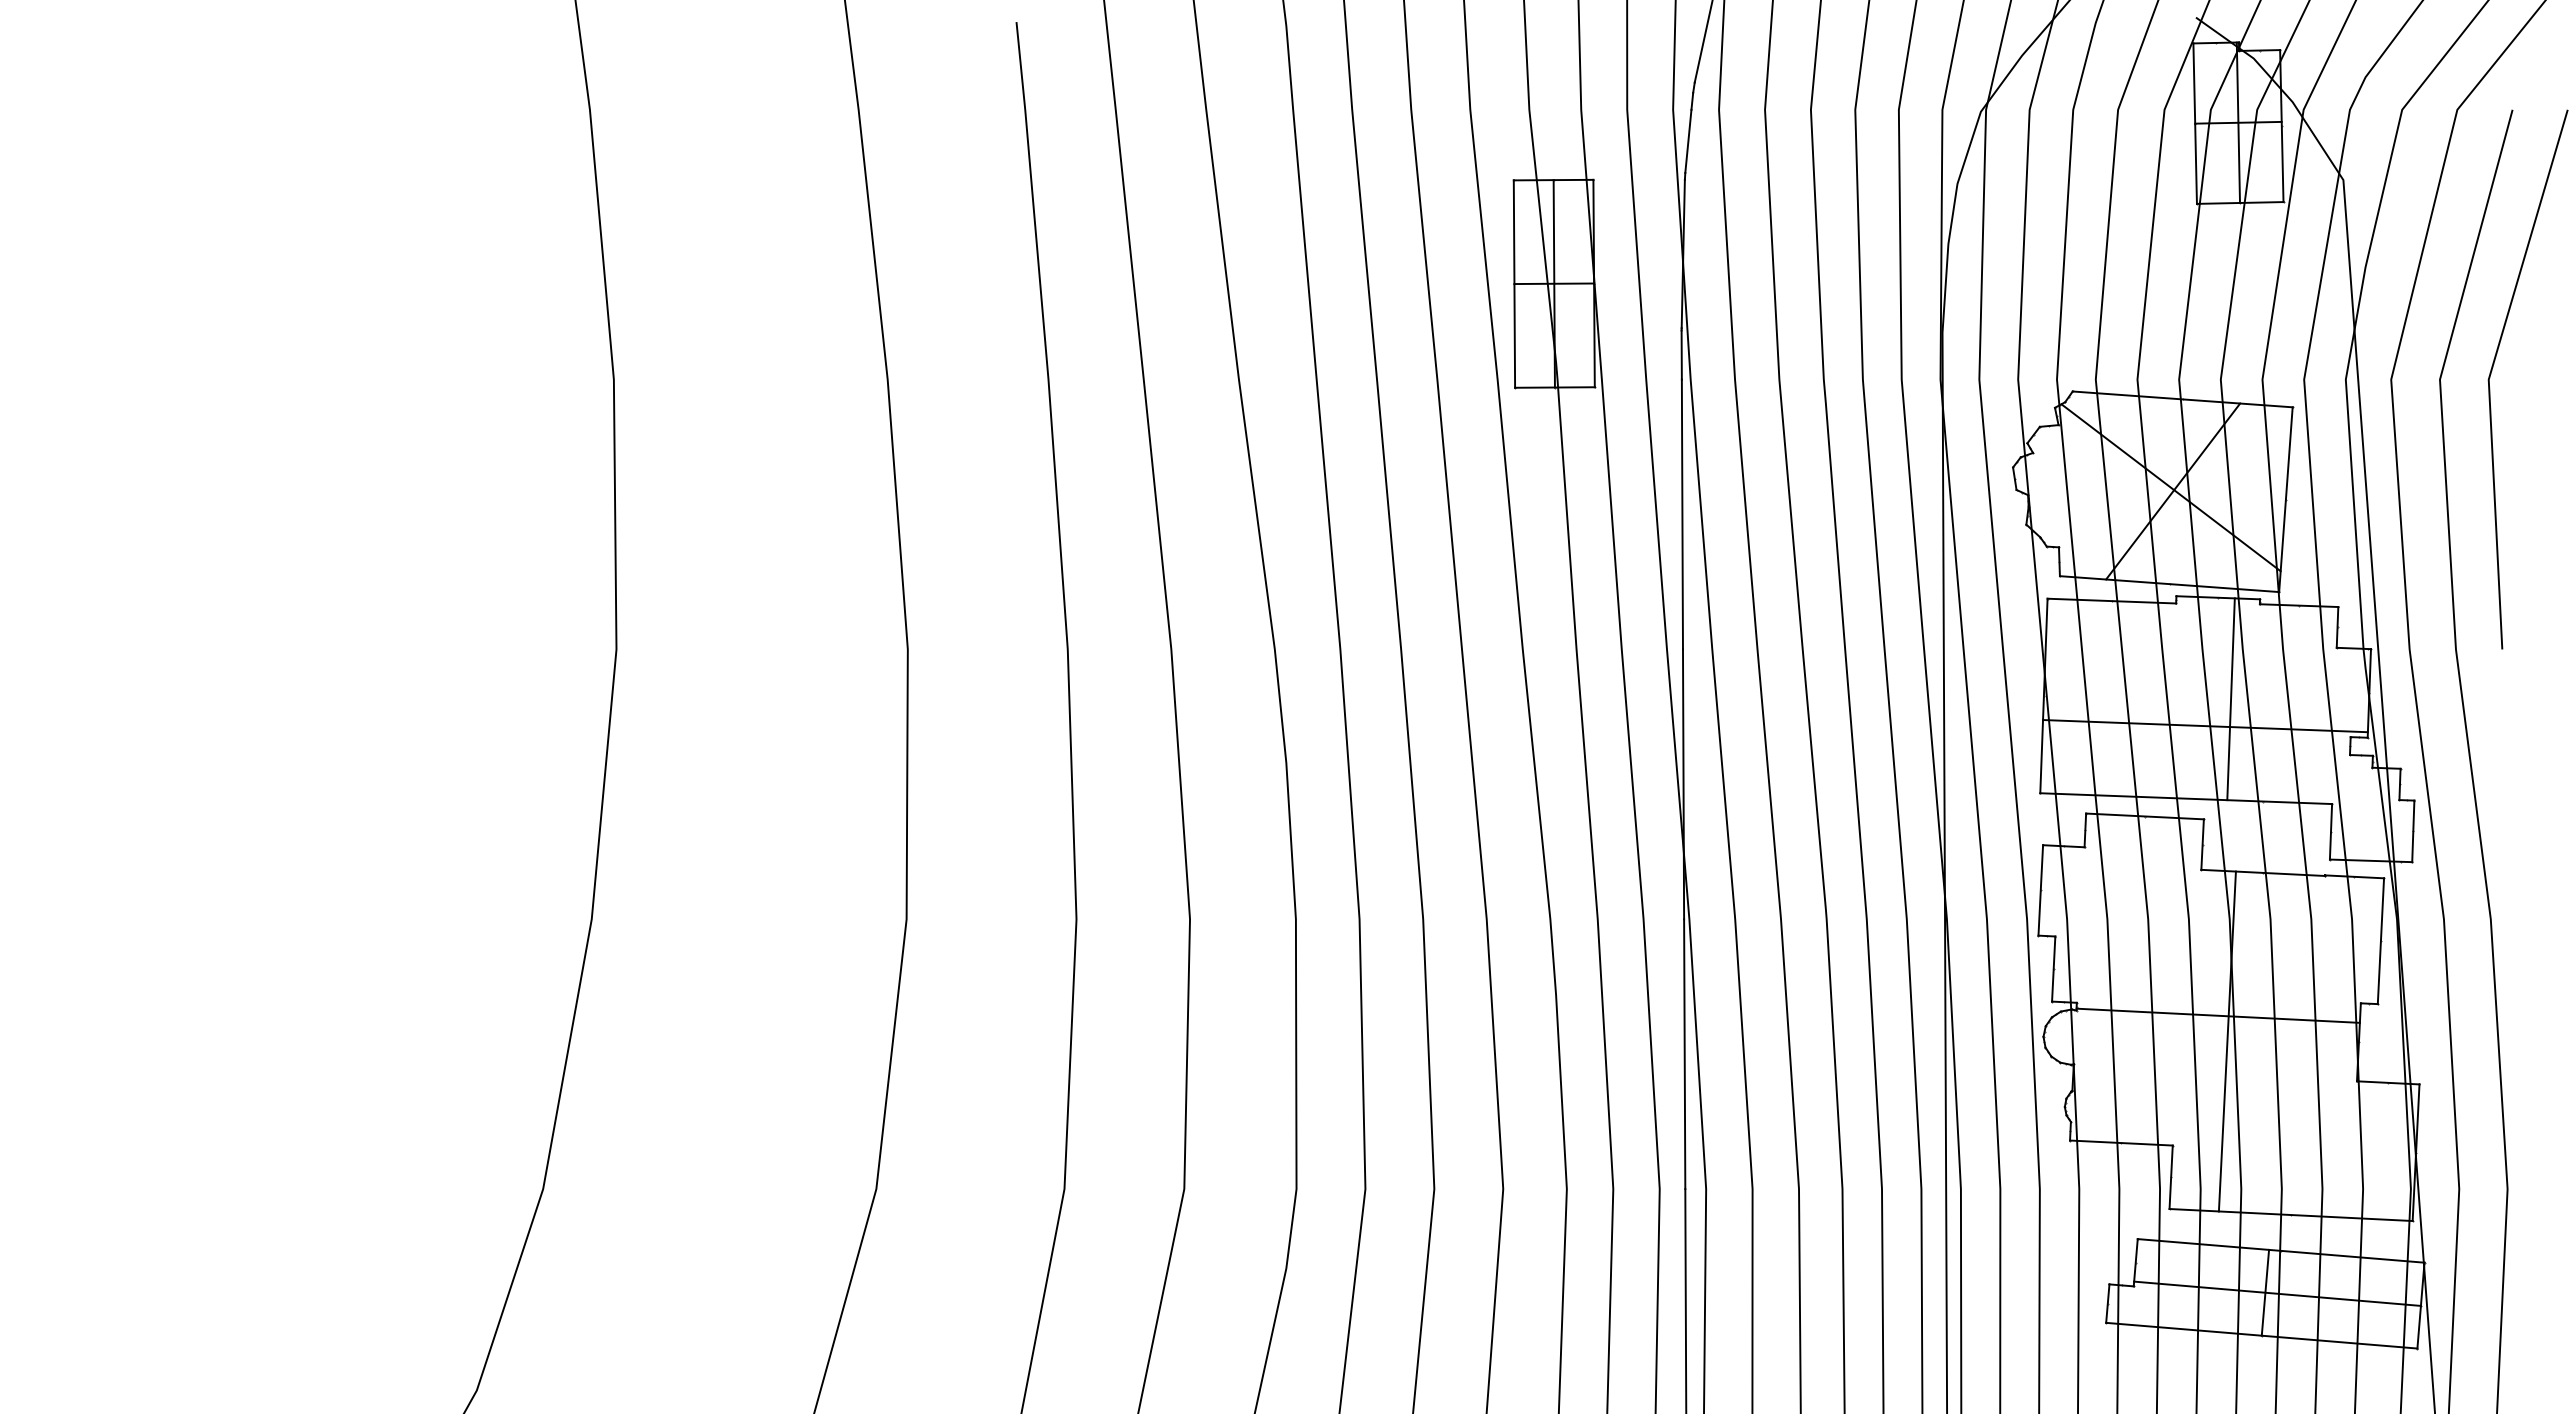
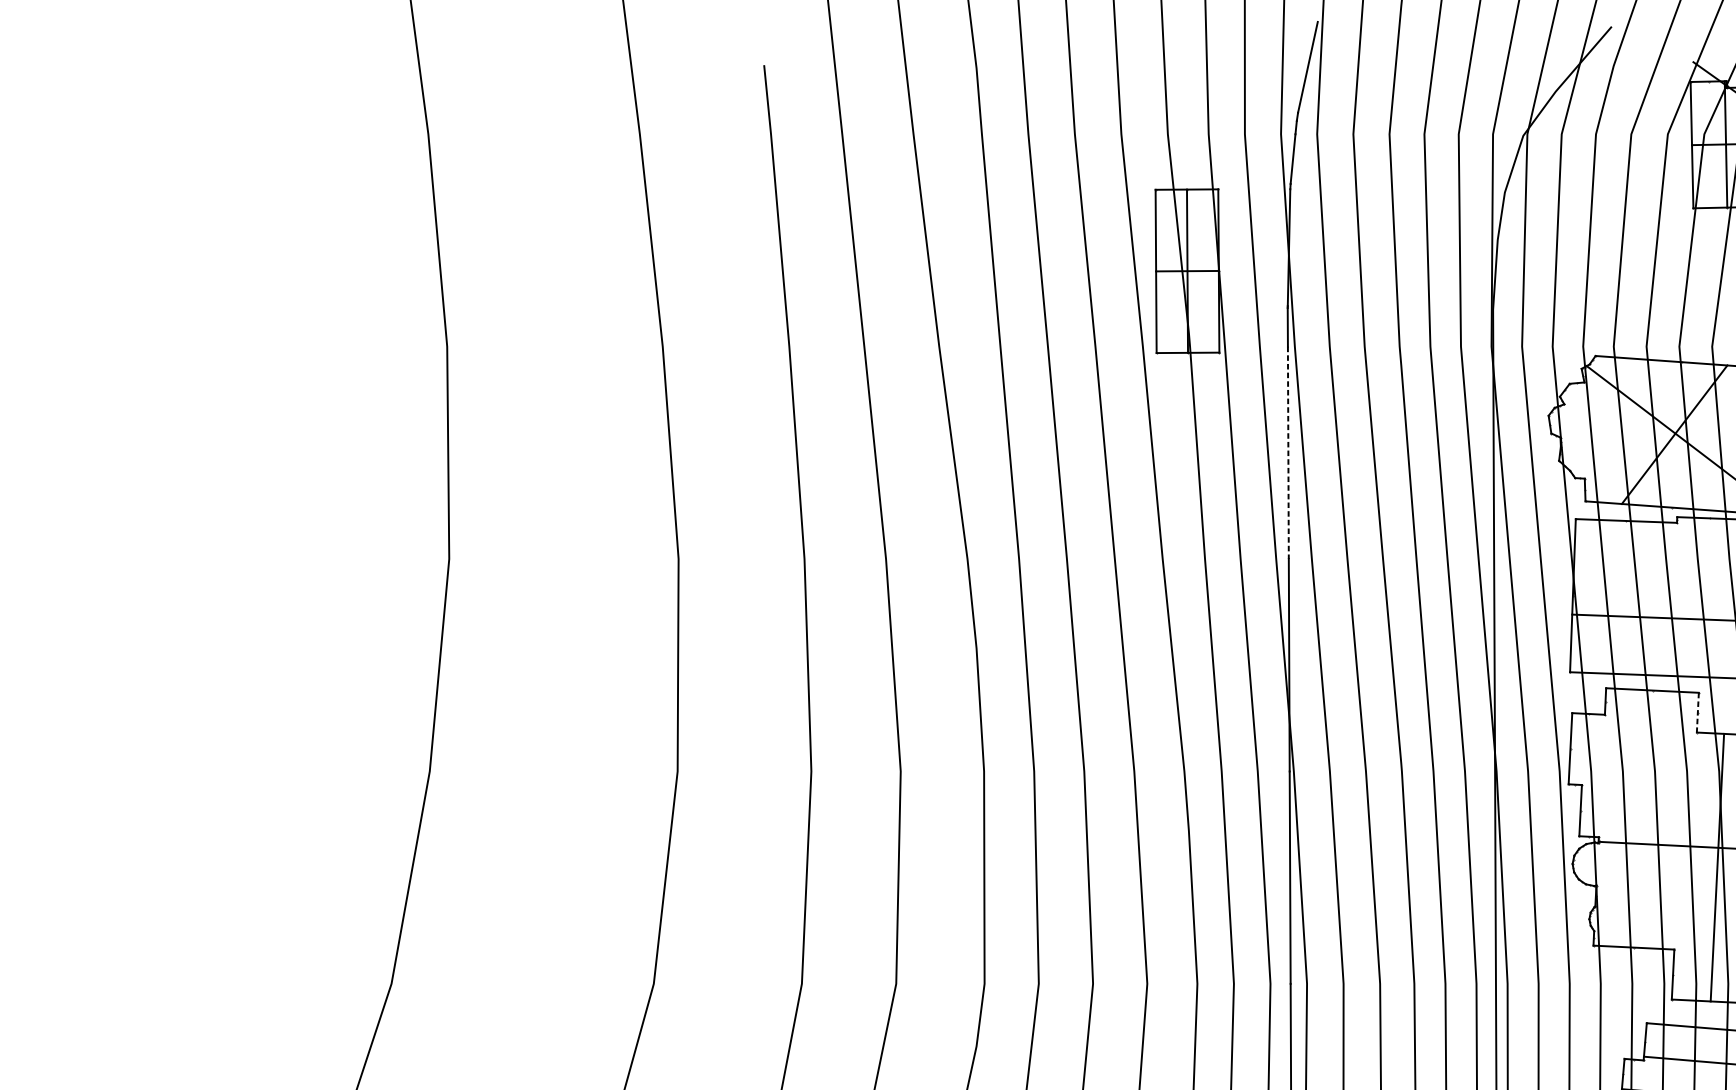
line: (1682, 514) -> (1288, 452), solid -> dashed
line: (2230, 699) -> (1719, 598), removed
line: (2202, 845) -> (1697, 713), solid -> dashed

